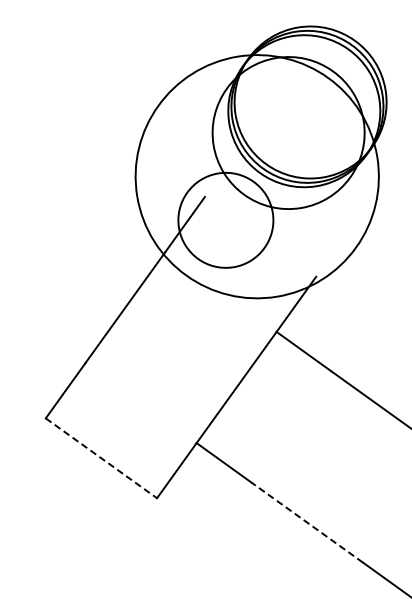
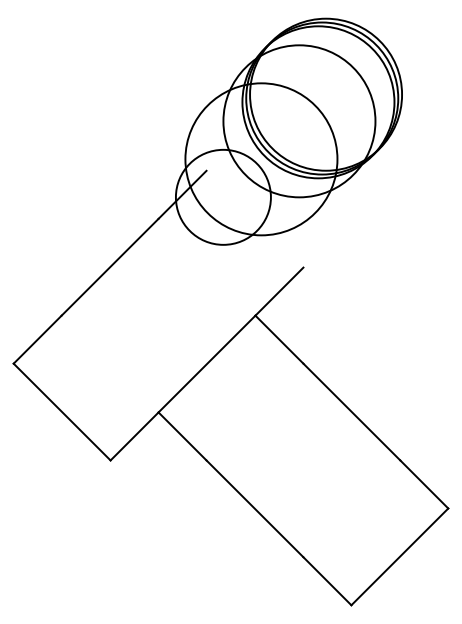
circle: (257, 176) -> (261, 159), size x0.62
line: (101, 458) -> (62, 412), dashed -> solid
line: (306, 522) -> (254, 508), dashed -> solid

